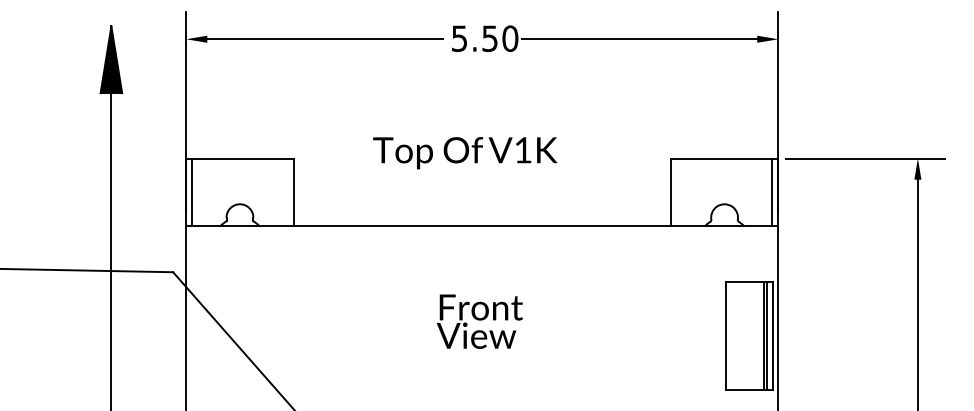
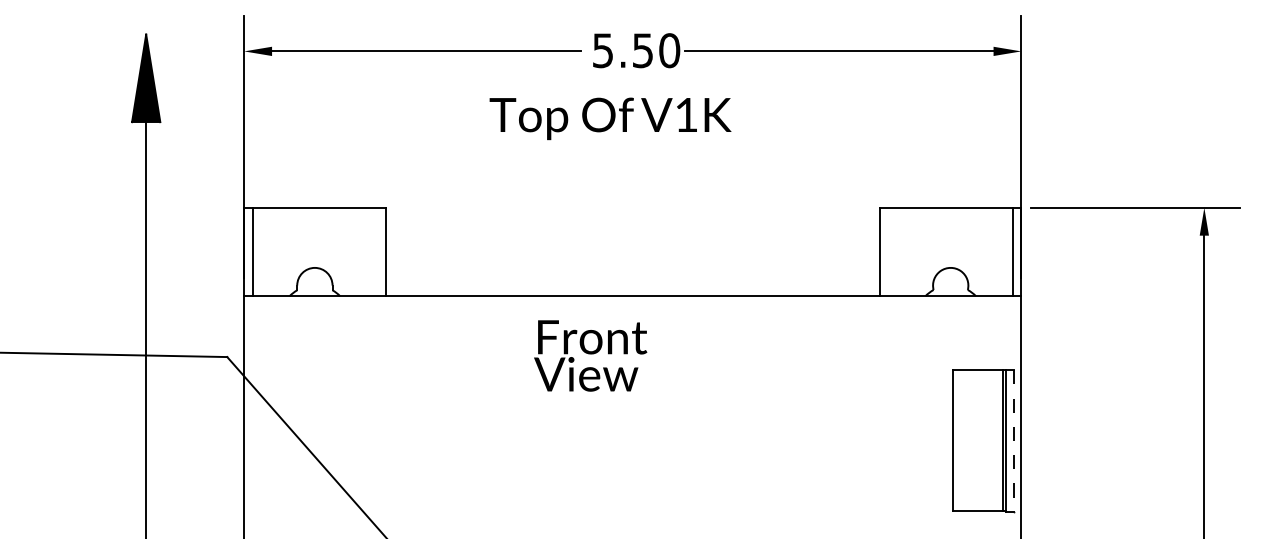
text: (465, 152) -> (610, 118), moved
text: (479, 321) -> (590, 355), moved
line: (773, 335) -> (1014, 440), solid -> dashed

